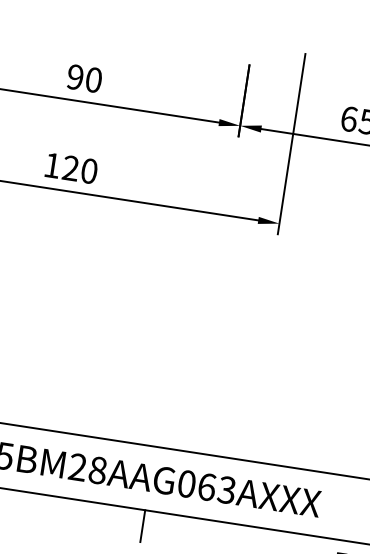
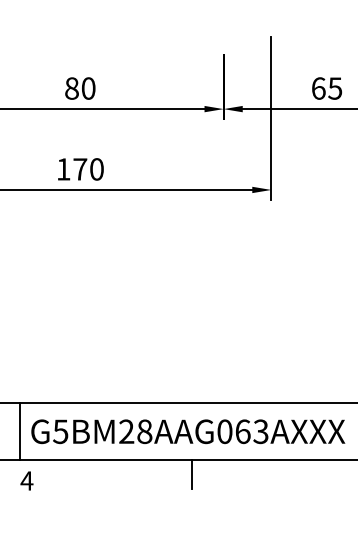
text: (74, 77) -> (71, 88), 90 -> 80
text: (71, 168) -> (80, 169), 120 -> 170

